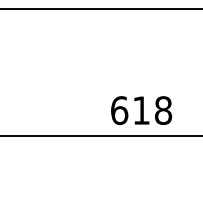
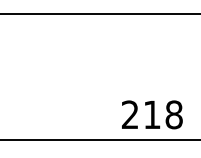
text: (119, 110) -> (130, 114), 618 -> 218

